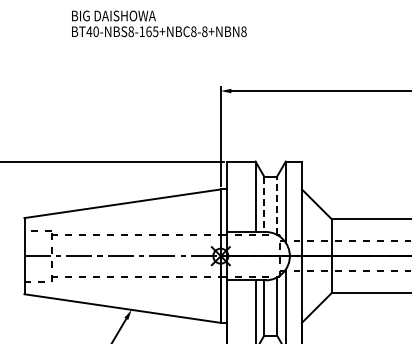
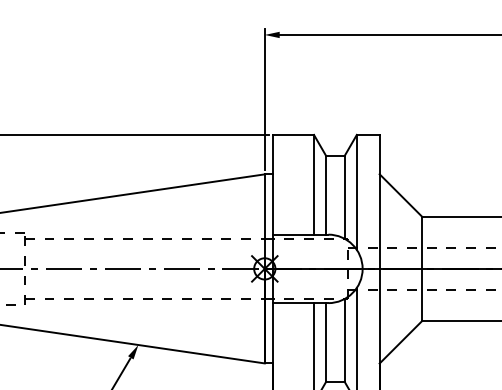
line: (264, 204) -> (326, 195), dashed -> solid
line: (277, 205) -> (345, 197), dashed -> solid

